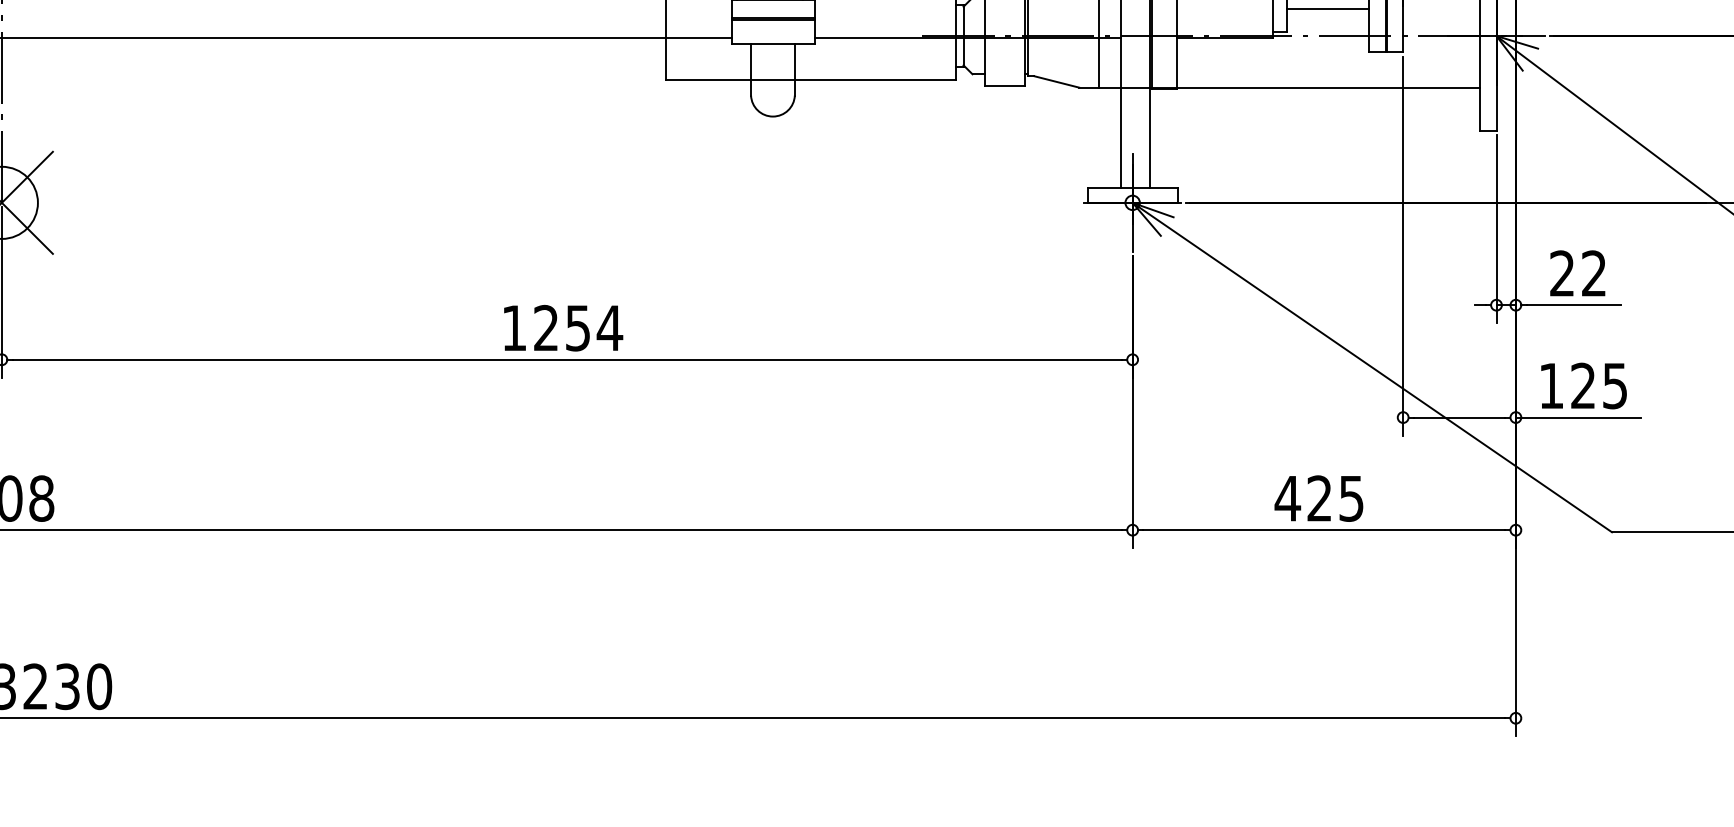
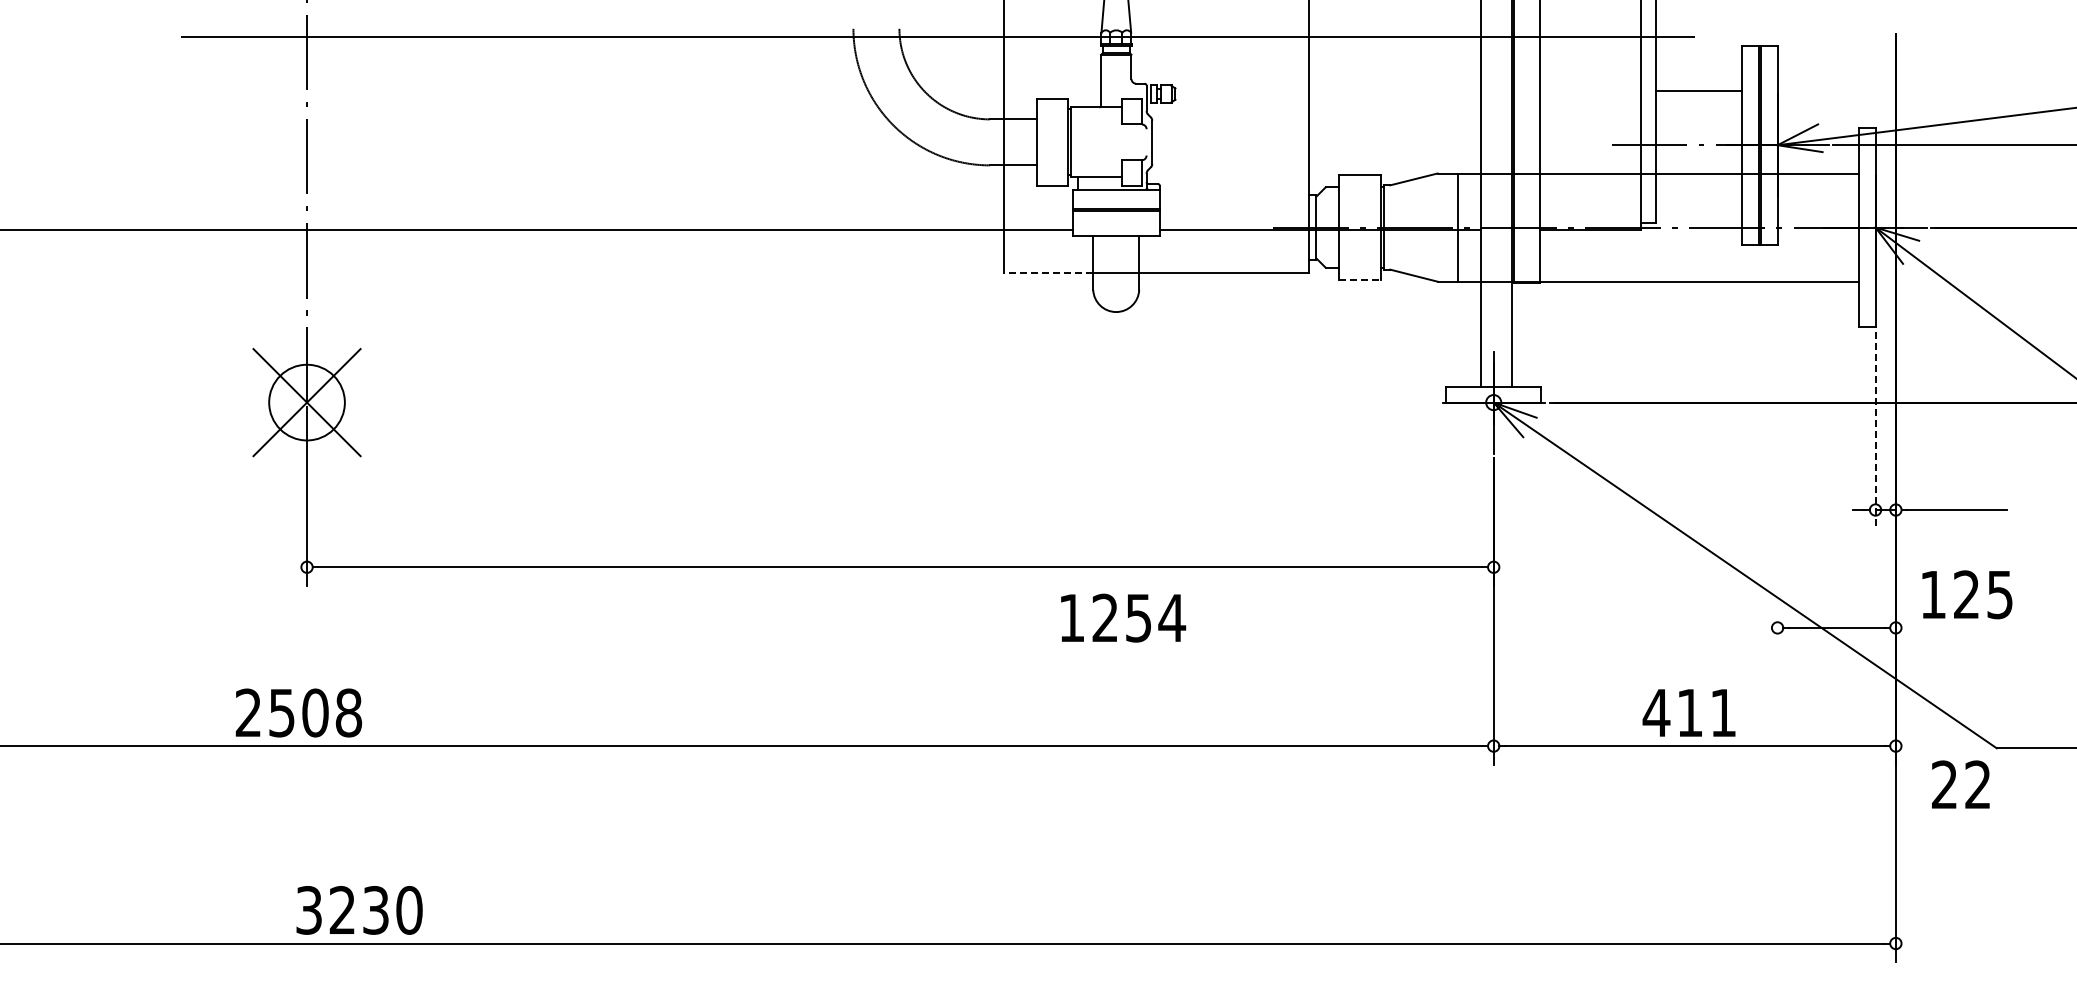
line: (1327, 9) -> (1698, 199), removed
line: (708, 79) -> (1048, 273), solid -> dashed
line: (1005, 85) -> (1360, 279), solid -> dashed
line: (1496, 229) -> (1875, 430), solid -> dashed
line: (1403, 245) -> (1777, 447), removed
text: (1577, 273) -> (1960, 784), moved
text: (563, 327) -> (1123, 617), moved
line: (1578, 417) -> (1961, 627), removed
text: (1335, 498) -> (1706, 712), 425 -> 411

